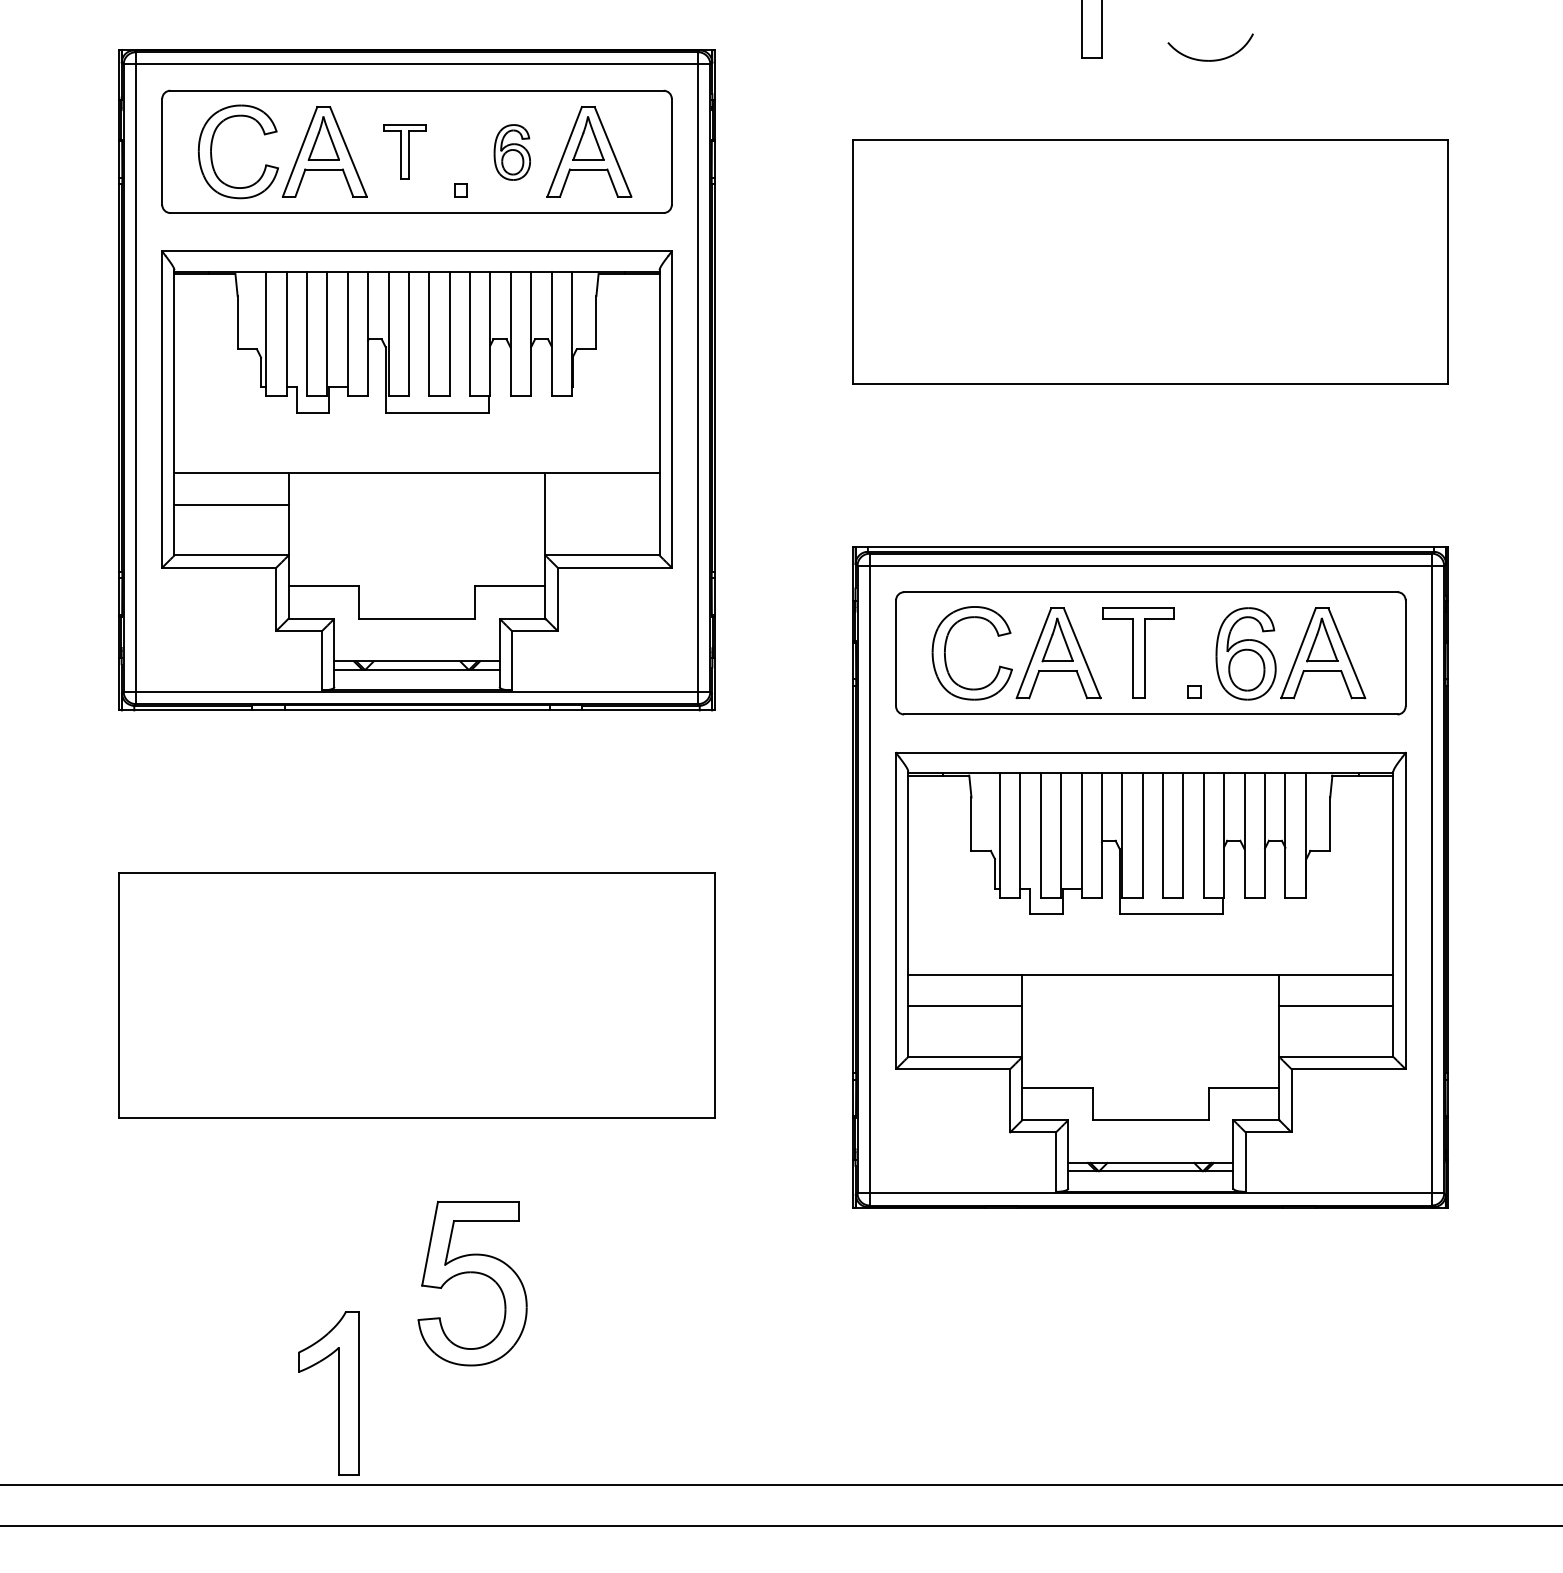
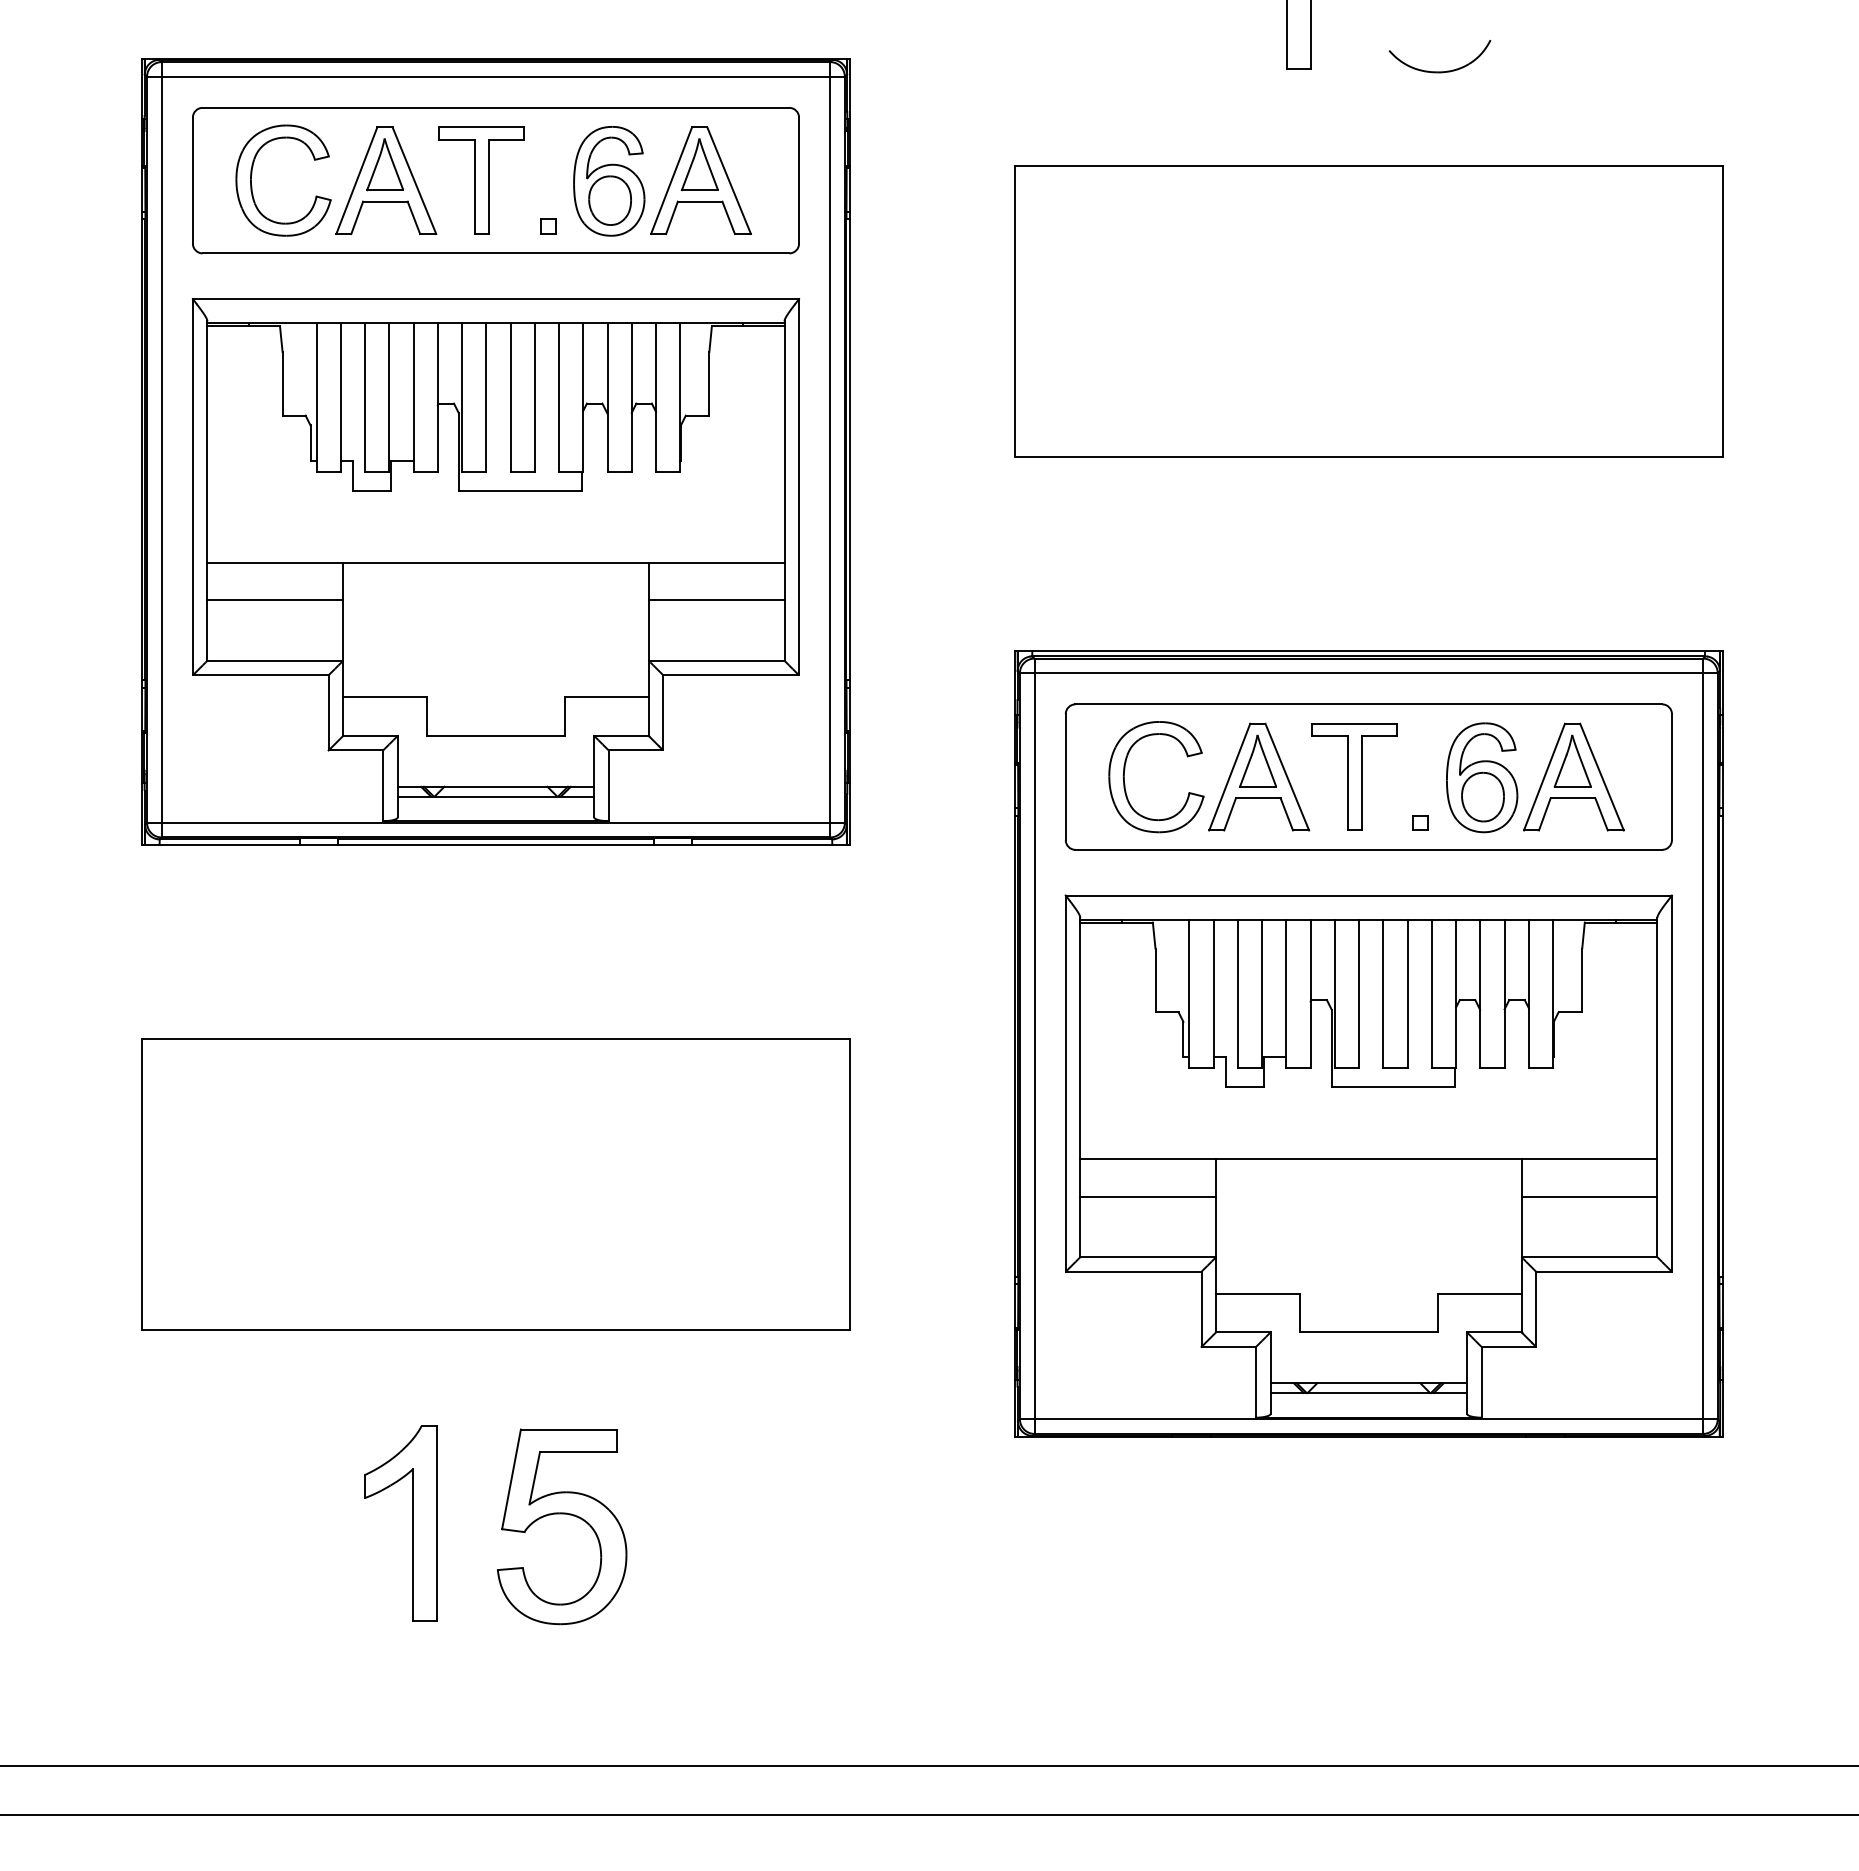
part: (404, 151) -> (481, 180), size x1.67
part: (512, 152) -> (609, 181), size x1.67
line: (602, 504) -> (716, 600), added
part: (338, 1393) -> (412, 1523), moved

